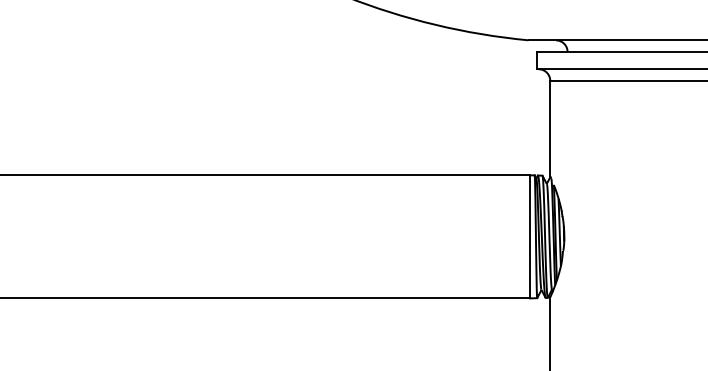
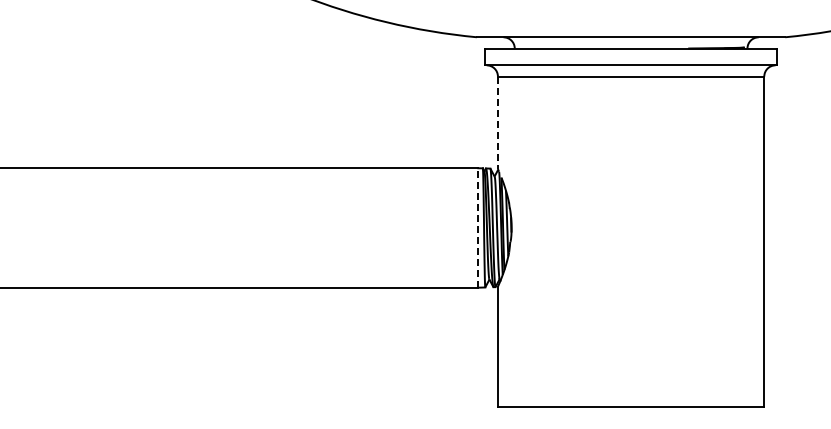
line: (549, 129) -> (497, 123), solid -> dashed
line: (530, 236) -> (478, 227), solid -> dashed

